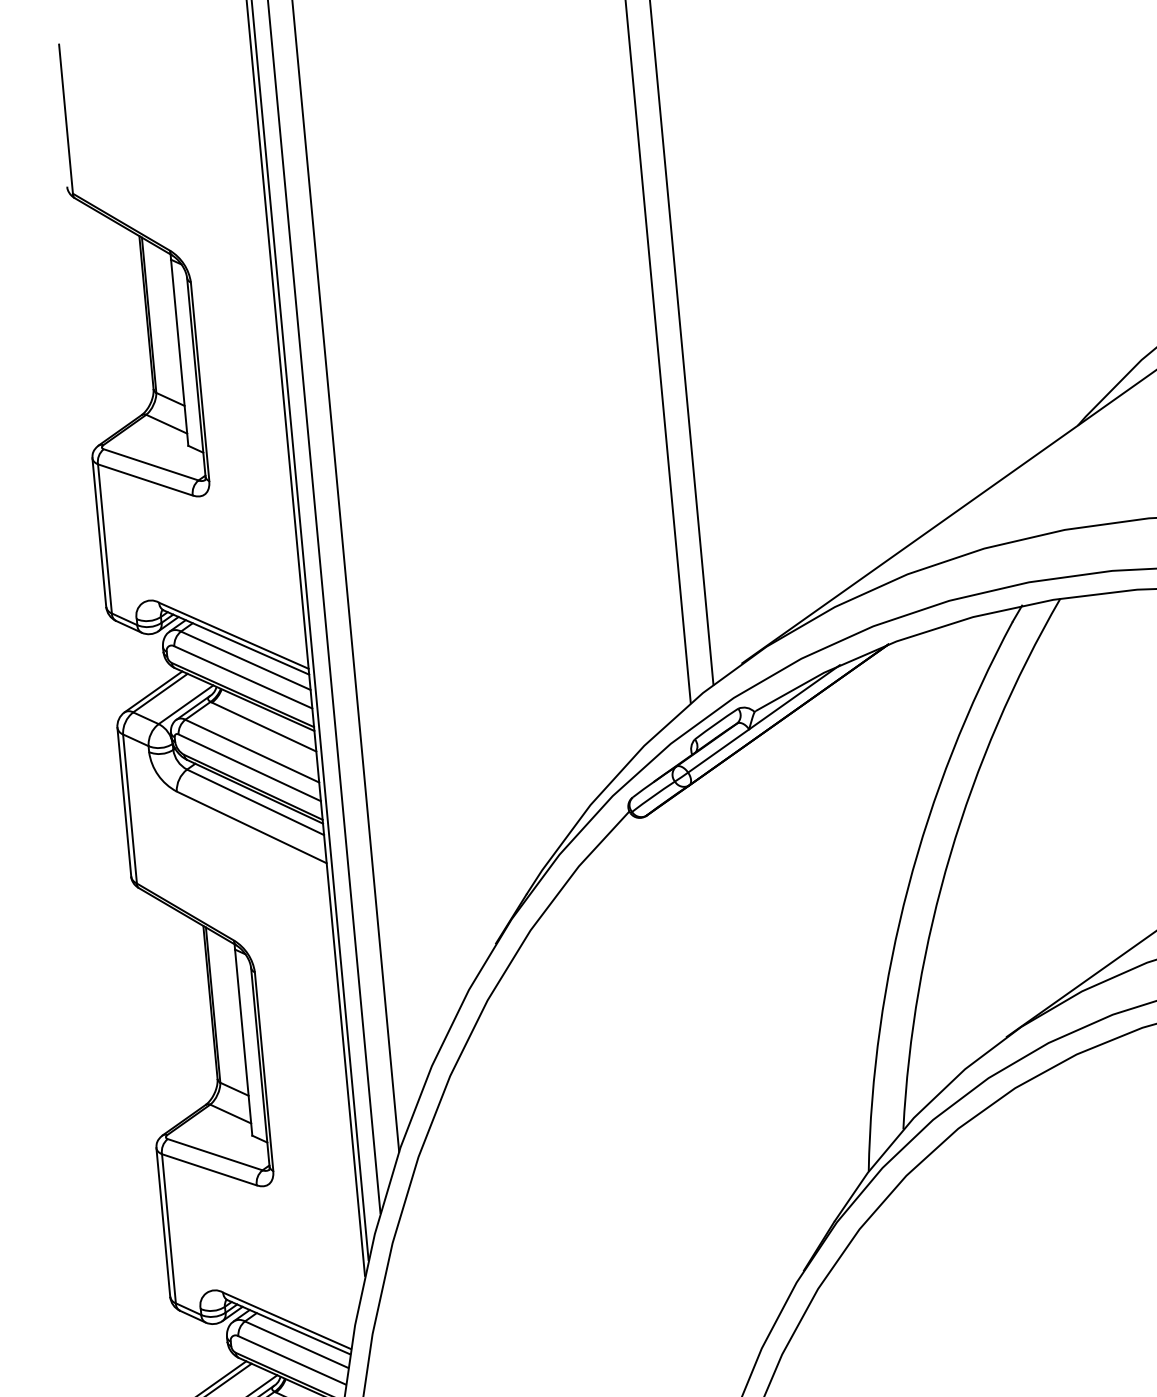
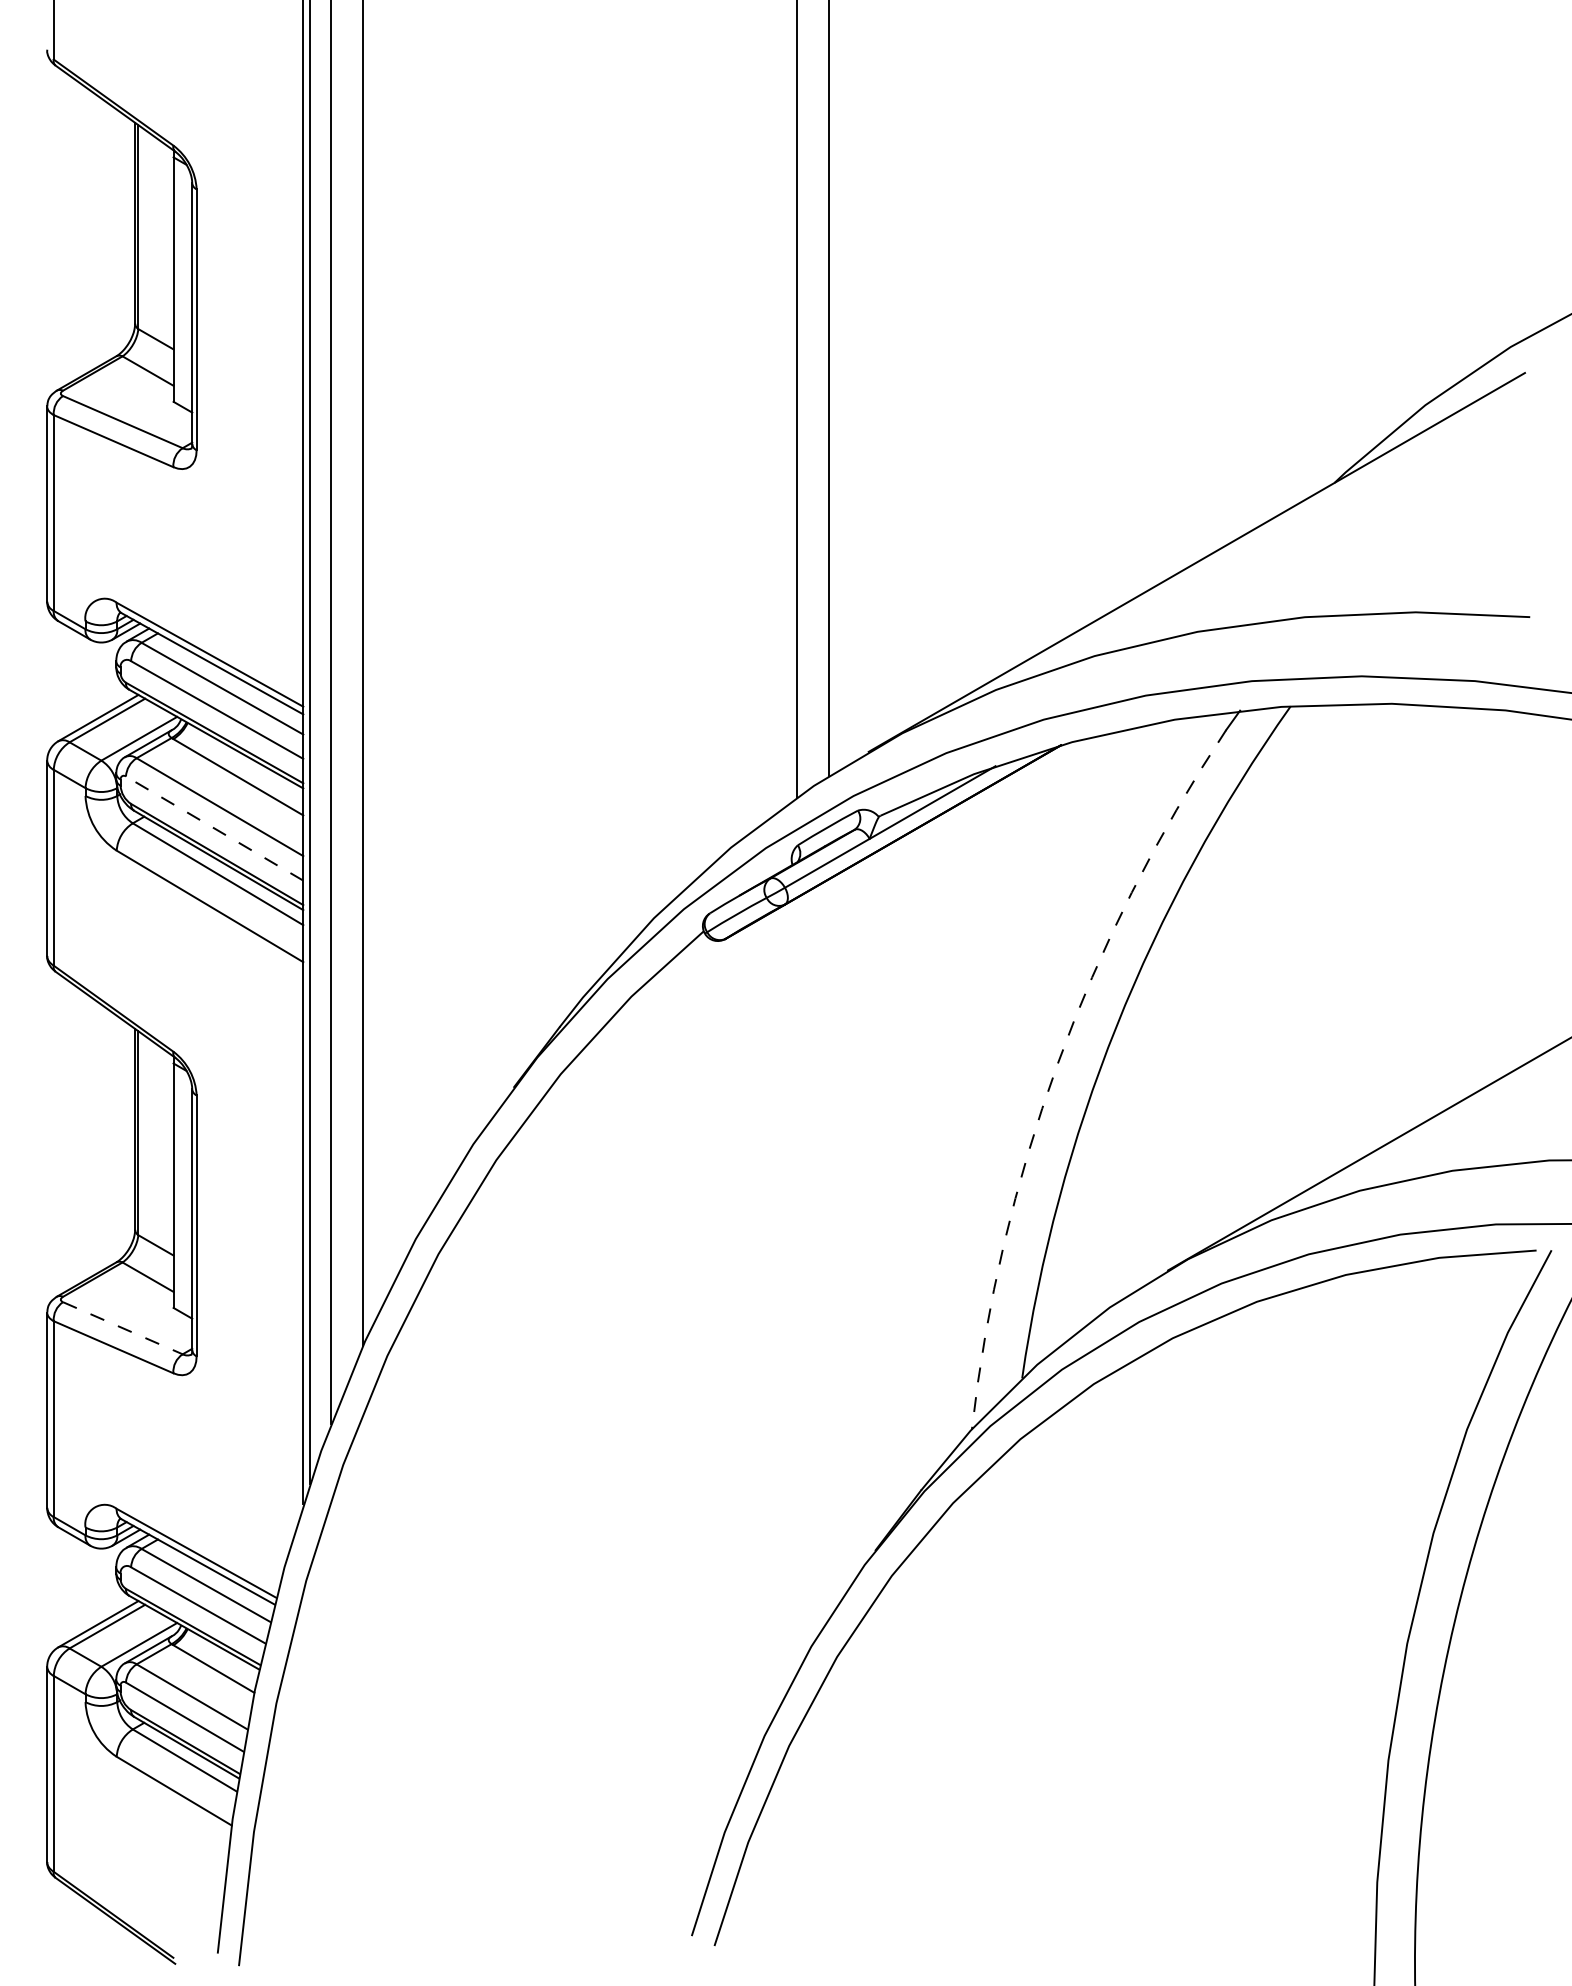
line: (249, 767) -> (214, 828), solid -> dashed
arc: (908, 887) -> (1057, 1064), solid -> dashed
line: (215, 1154) -> (123, 1328), solid -> dashed

